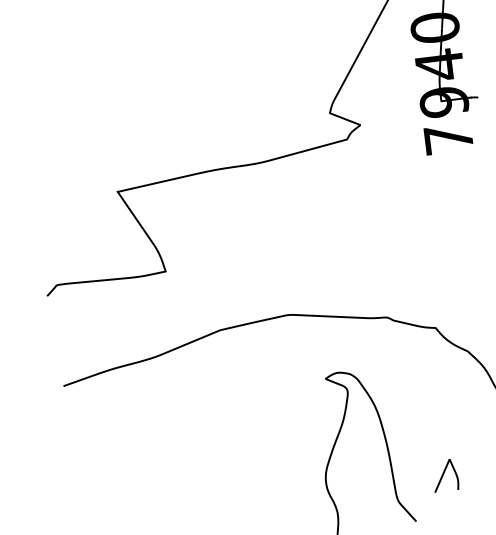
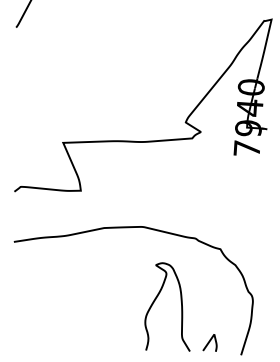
curve: (443, 475) -> (209, 342), moved

